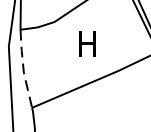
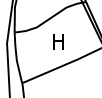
line: (23, 69) -> (16, 58), dashed -> solid

